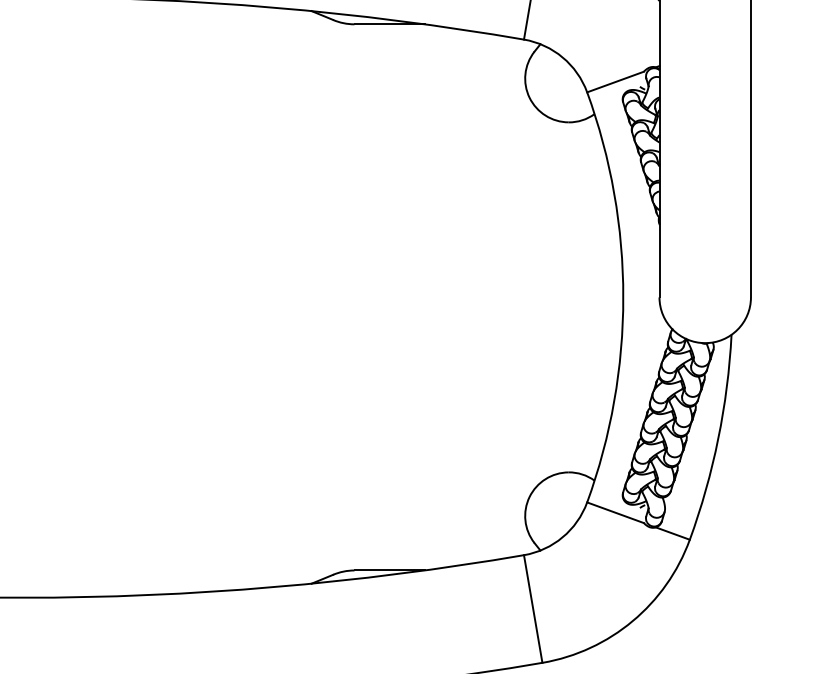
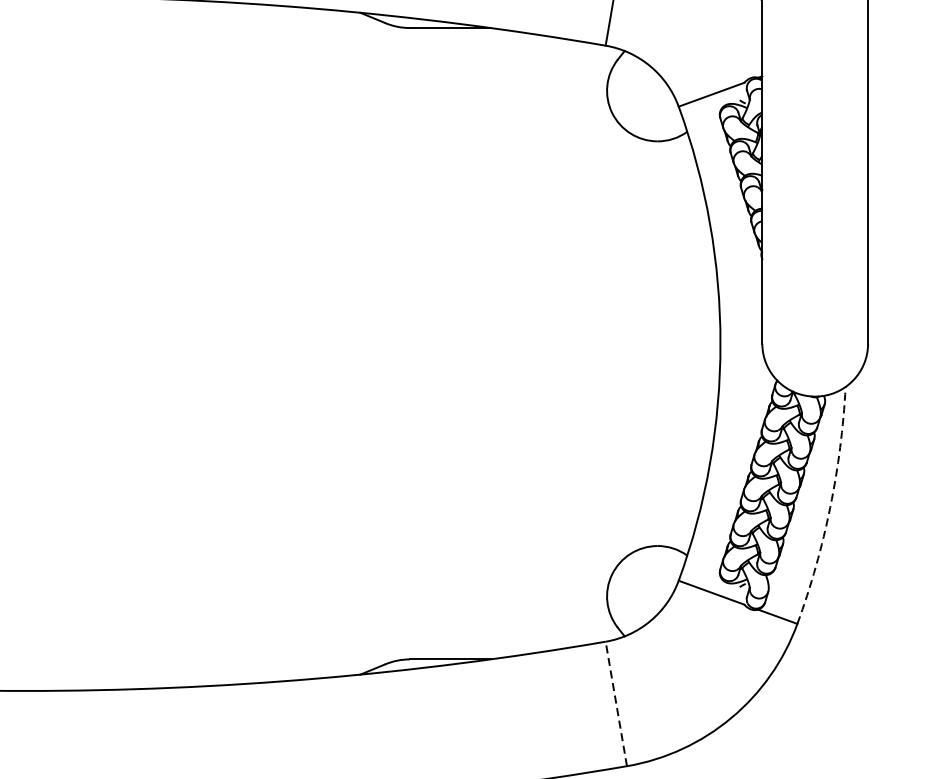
arc: (718, 438) -> (830, 506), solid -> dashed
line: (533, 609) -> (616, 704), solid -> dashed

